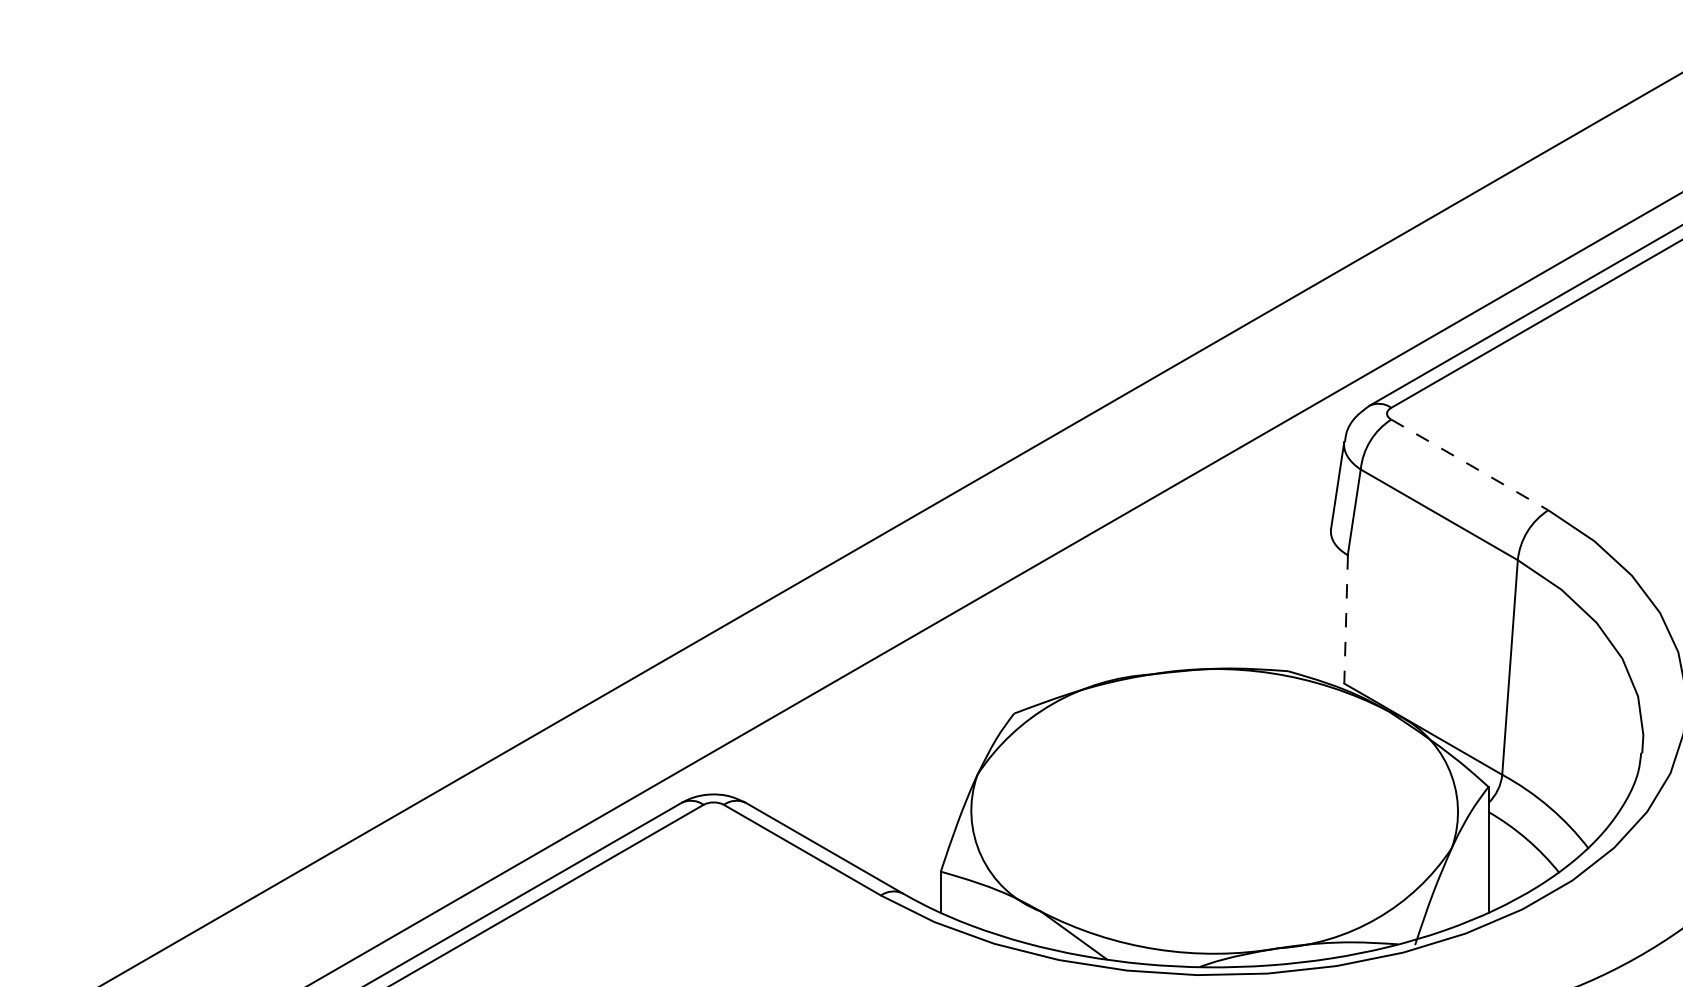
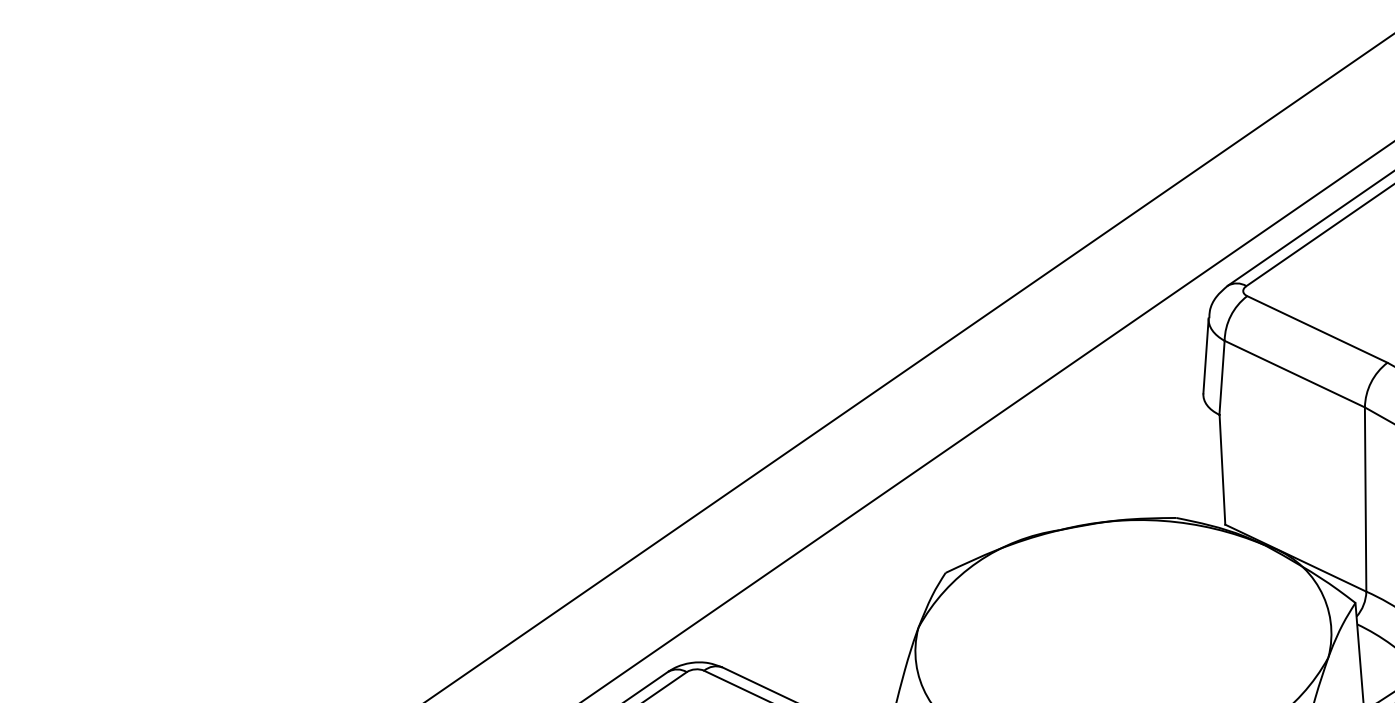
line: (1469, 464) -> (1317, 329), dashed -> solid
line: (1346, 619) -> (1222, 469), dashed -> solid

